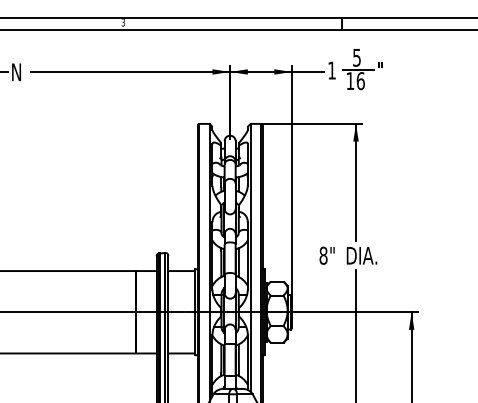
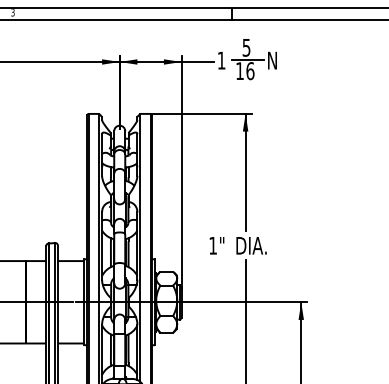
text: (382, 70) -> (272, 60), " -> N
text: (323, 255) -> (213, 245), 8" -> 1"

